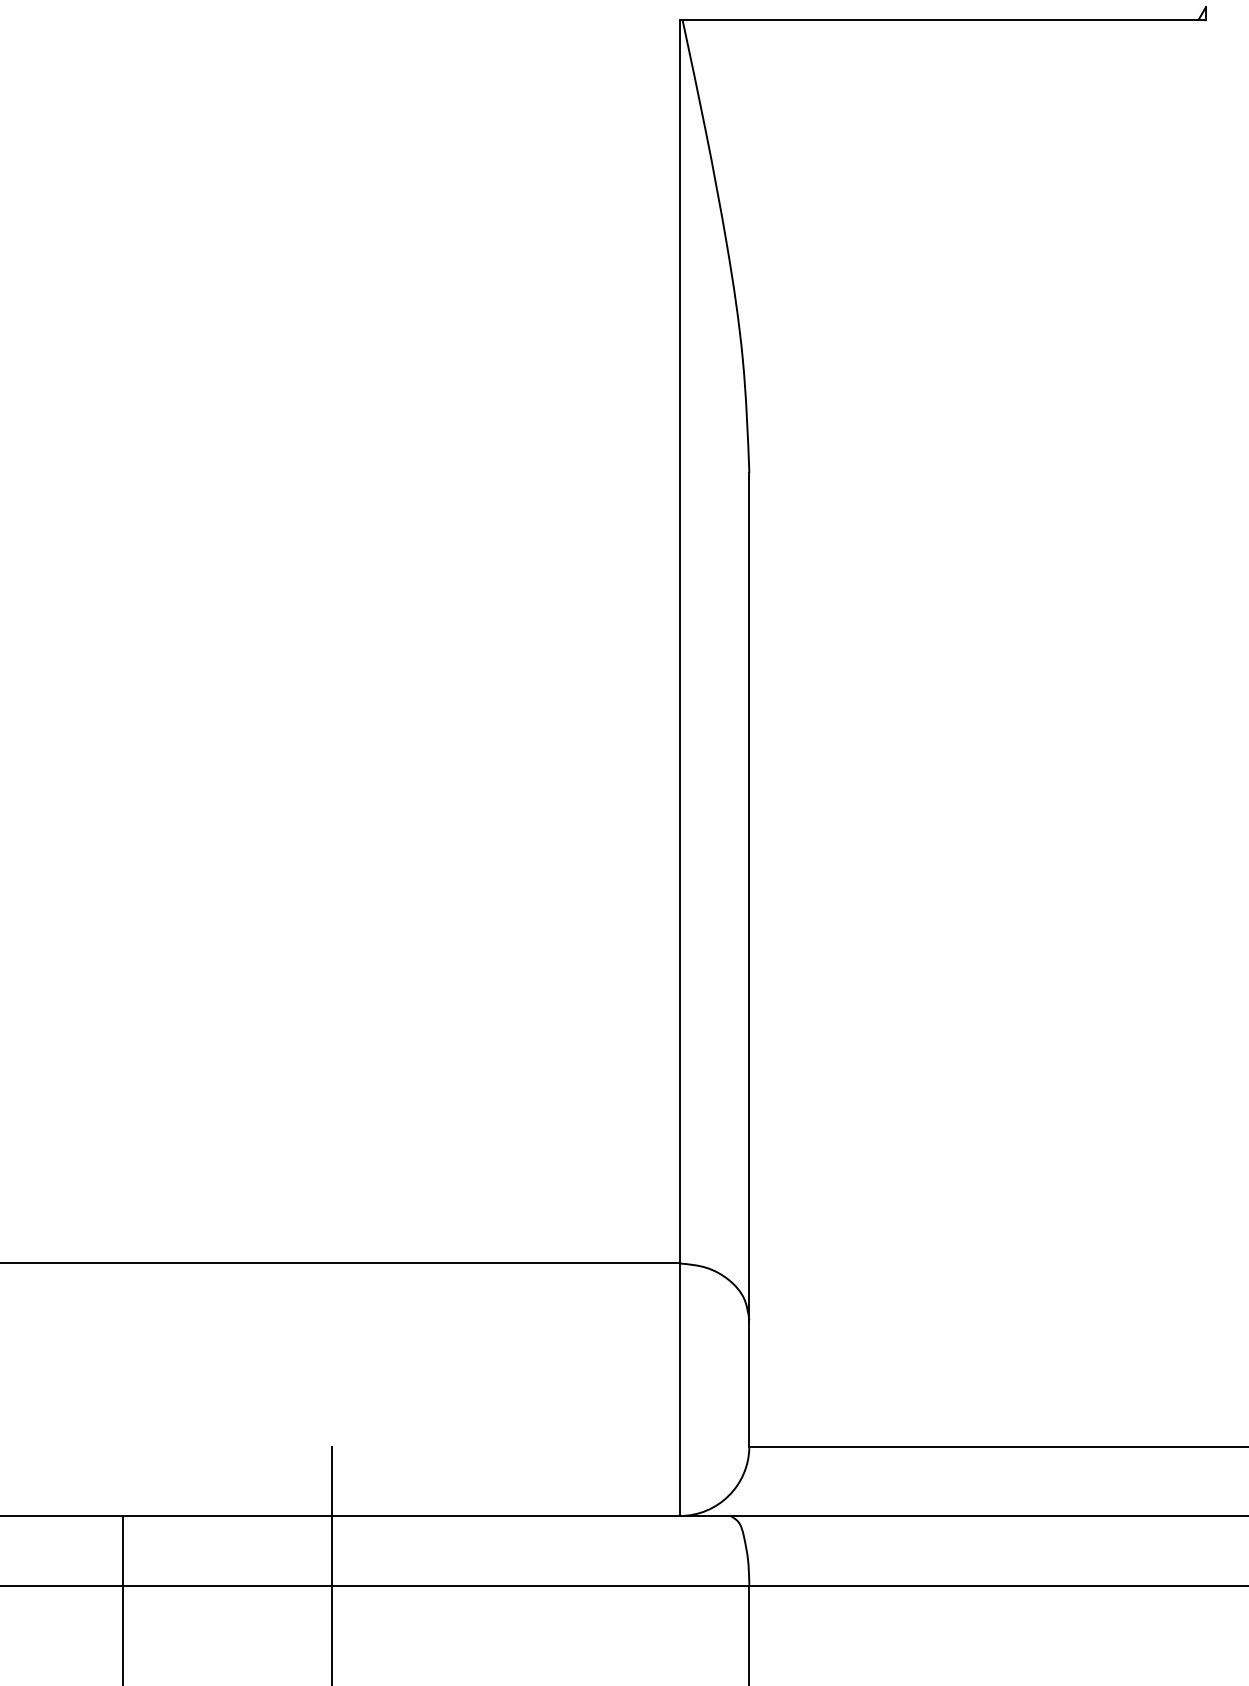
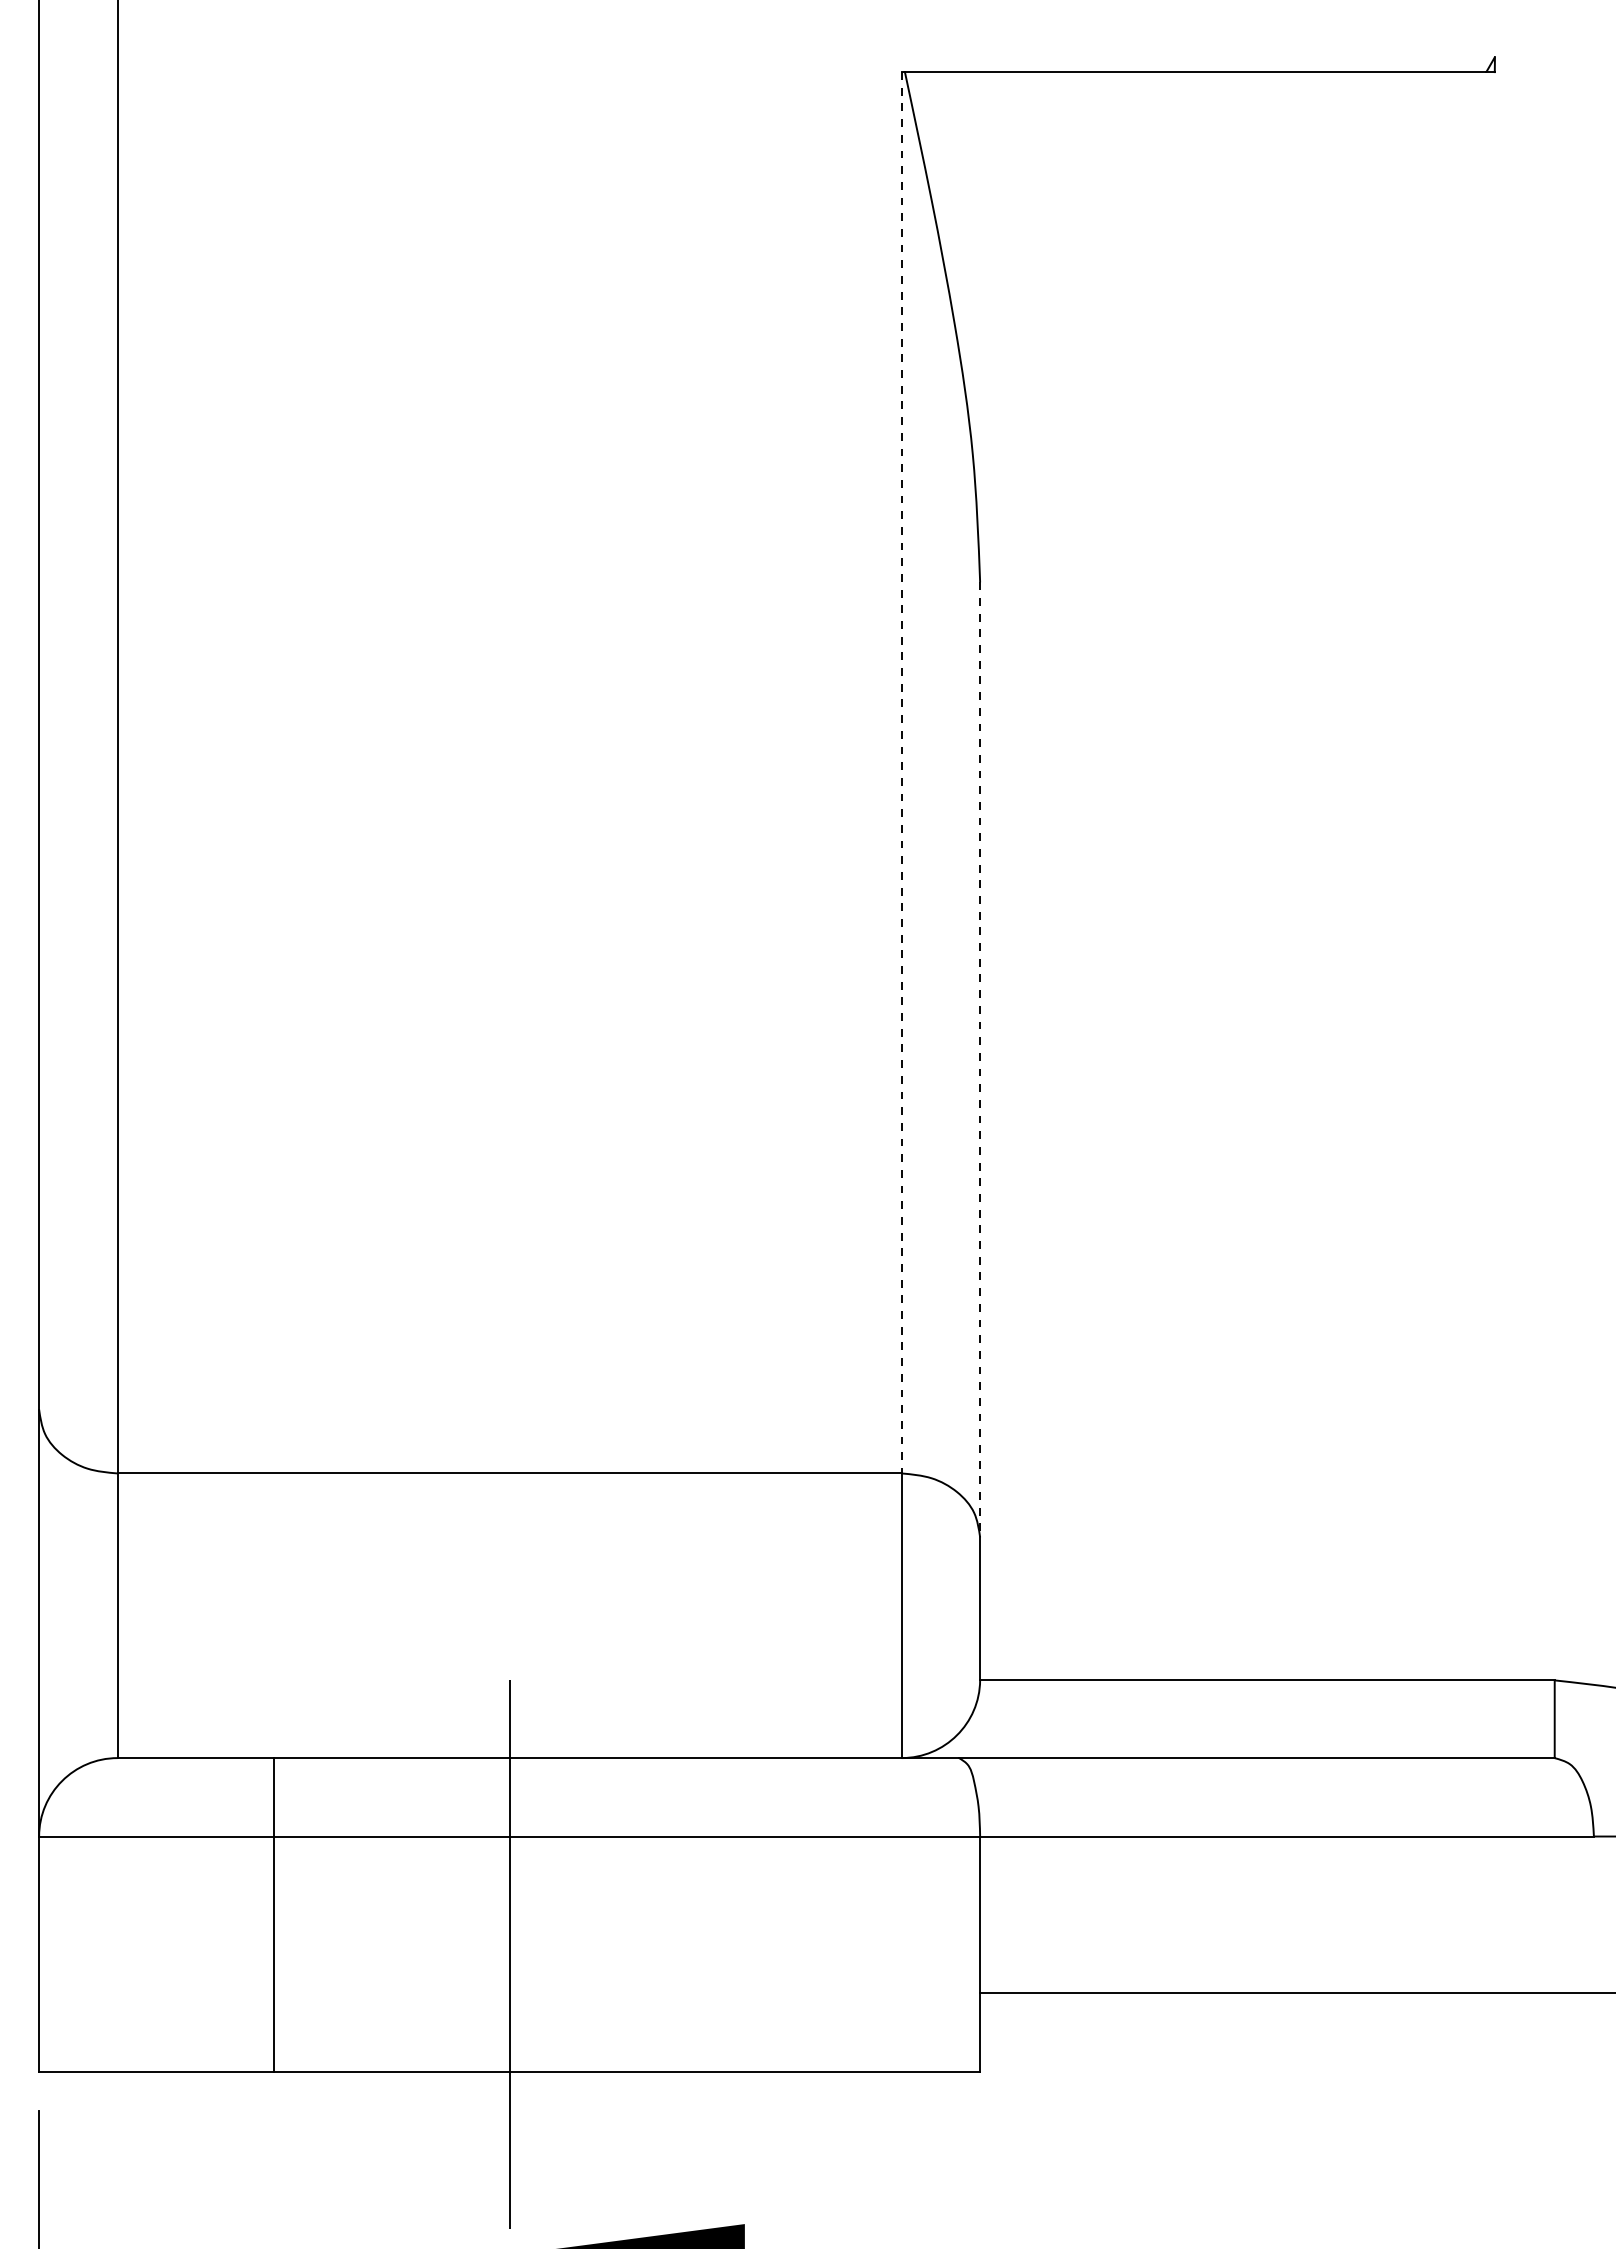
line: (679, 641) -> (901, 772), solid -> dashed
line: (749, 897) -> (980, 1060), solid -> dashed

